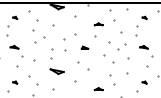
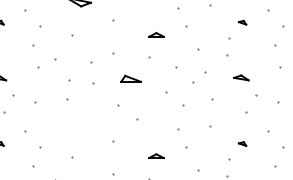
part: (84, 47) -> (129, 78), size x1.6
part: (56, 71) -> (77, 123), removed

